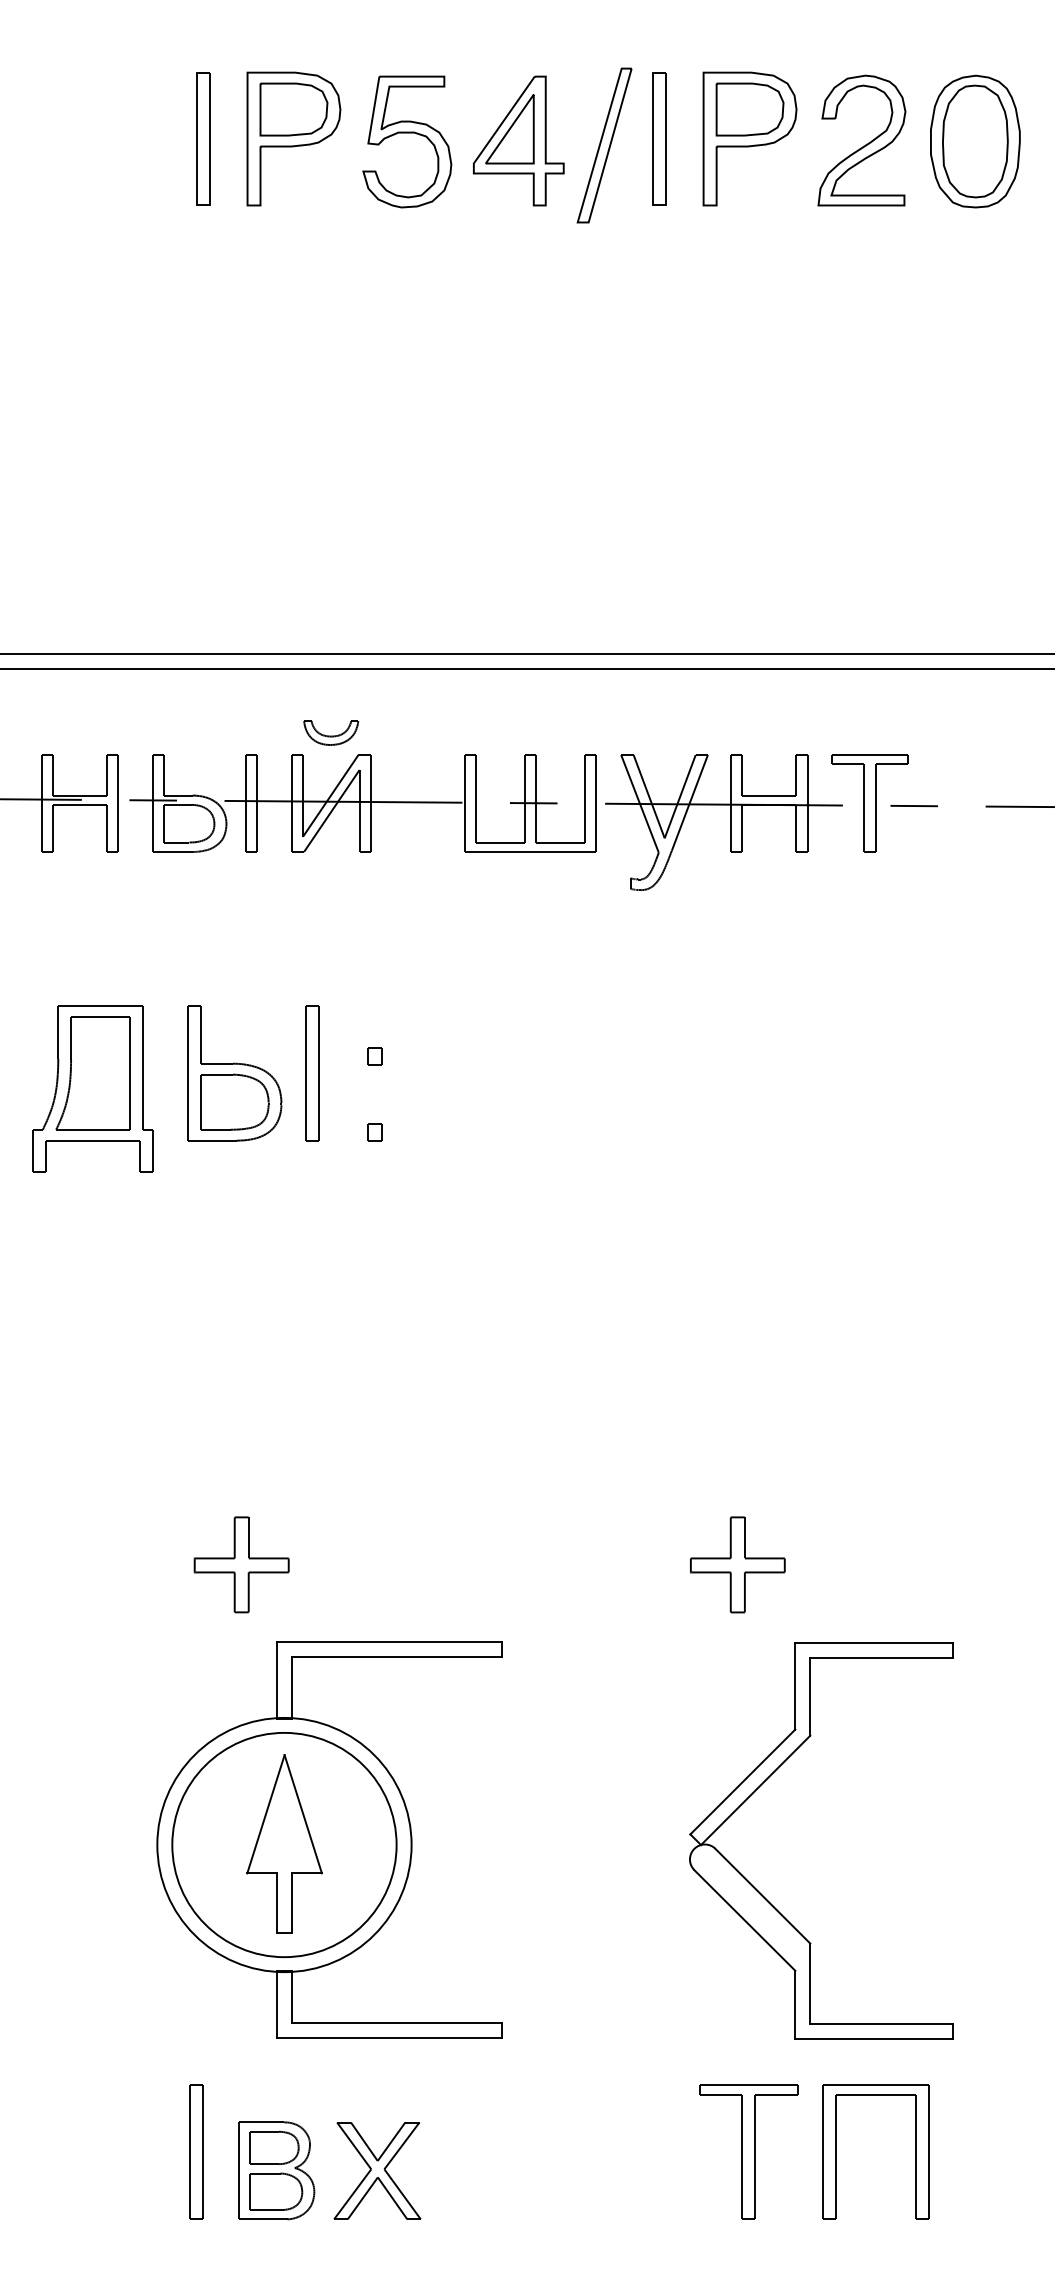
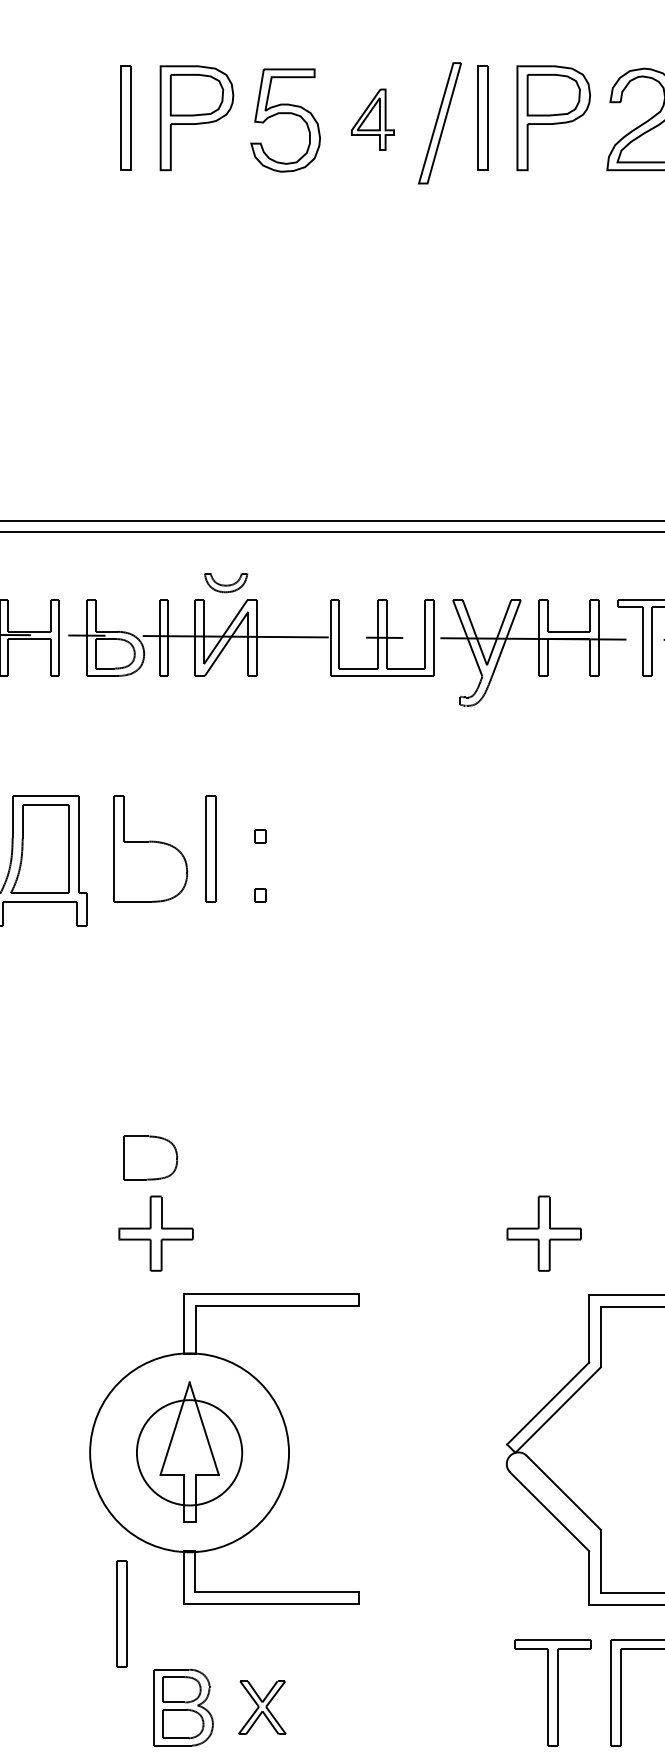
part: (518, 140) -> (372, 119), size x0.6
part: (234, 1101) -> (150, 1157), moved
circle: (284, 1844) -> (189, 1452), size x0.6
part: (196, 2151) -> (121, 1613), moved
part: (377, 2170) -> (262, 1707), size x0.7

